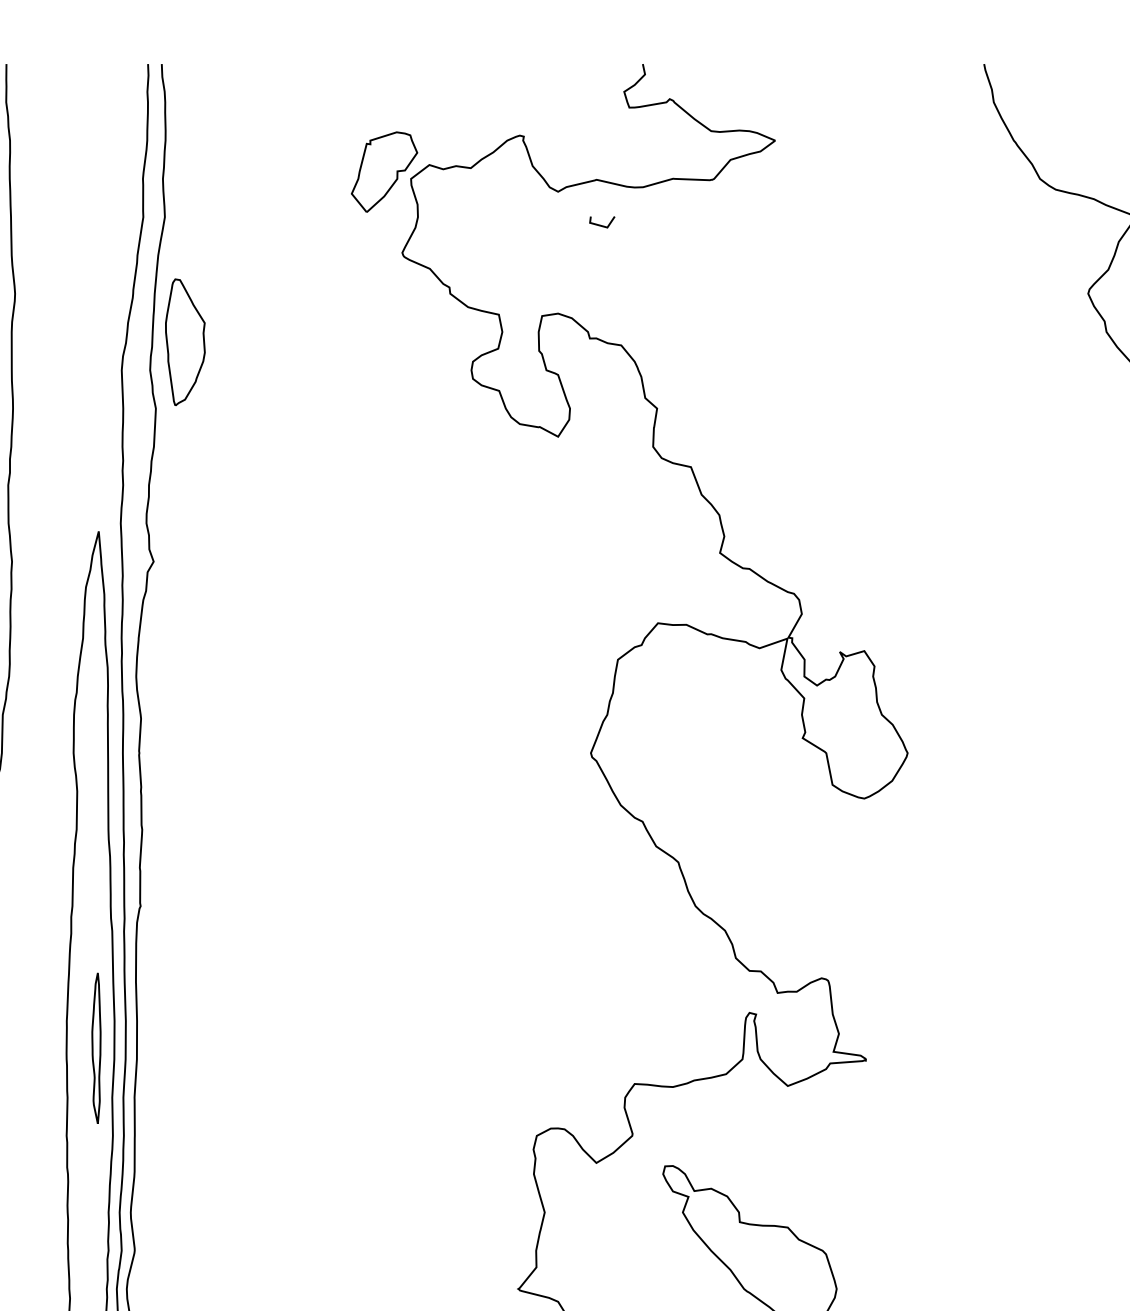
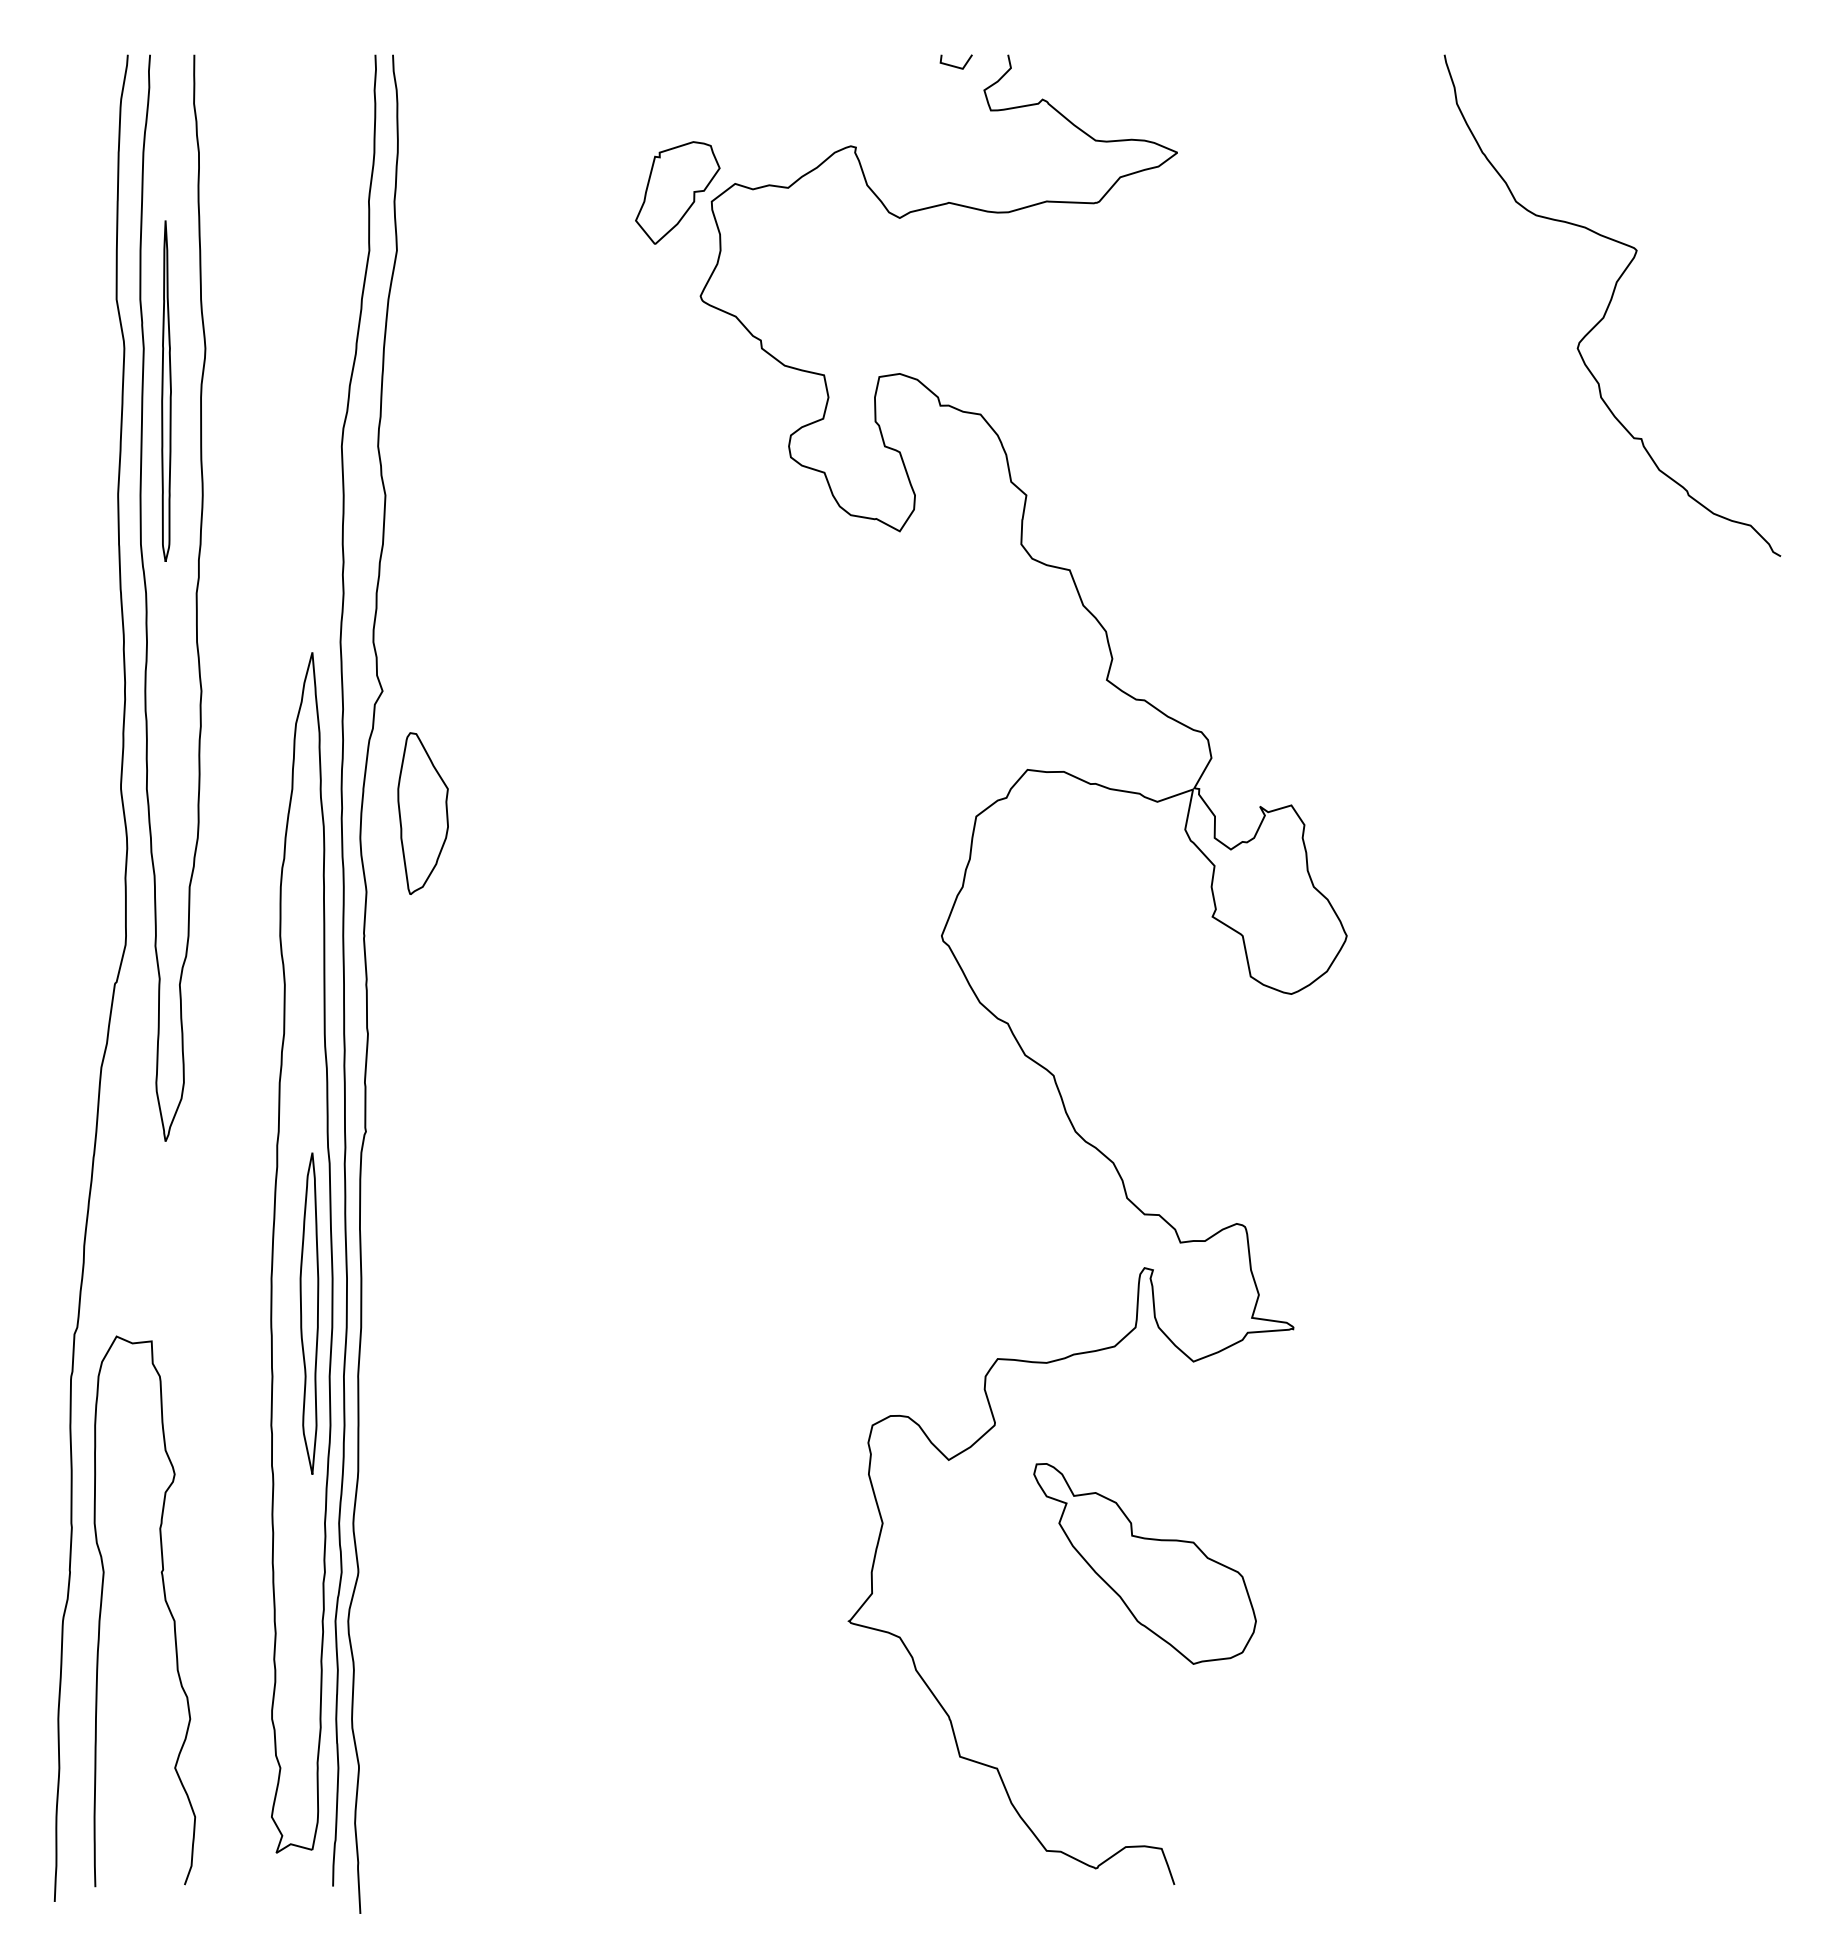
line: (601, 224) -> (955, 65), moved
part: (184, 342) -> (422, 813), moved
part: (96, 1048) -> (309, 1313), size x1.67

